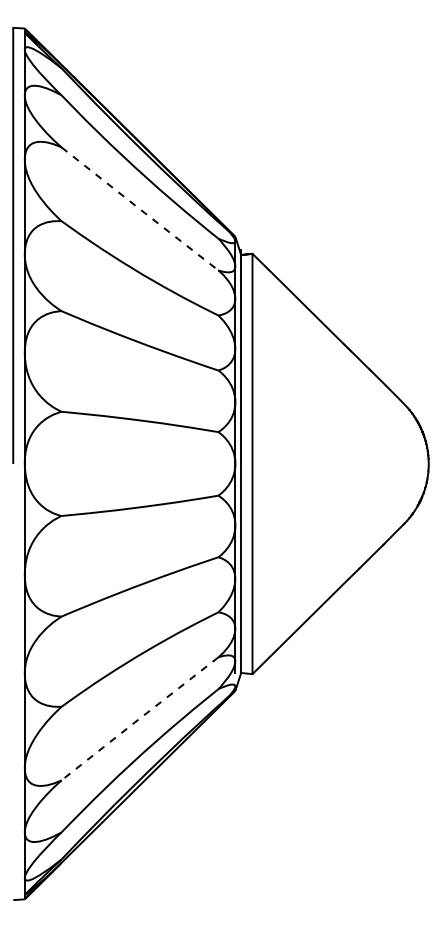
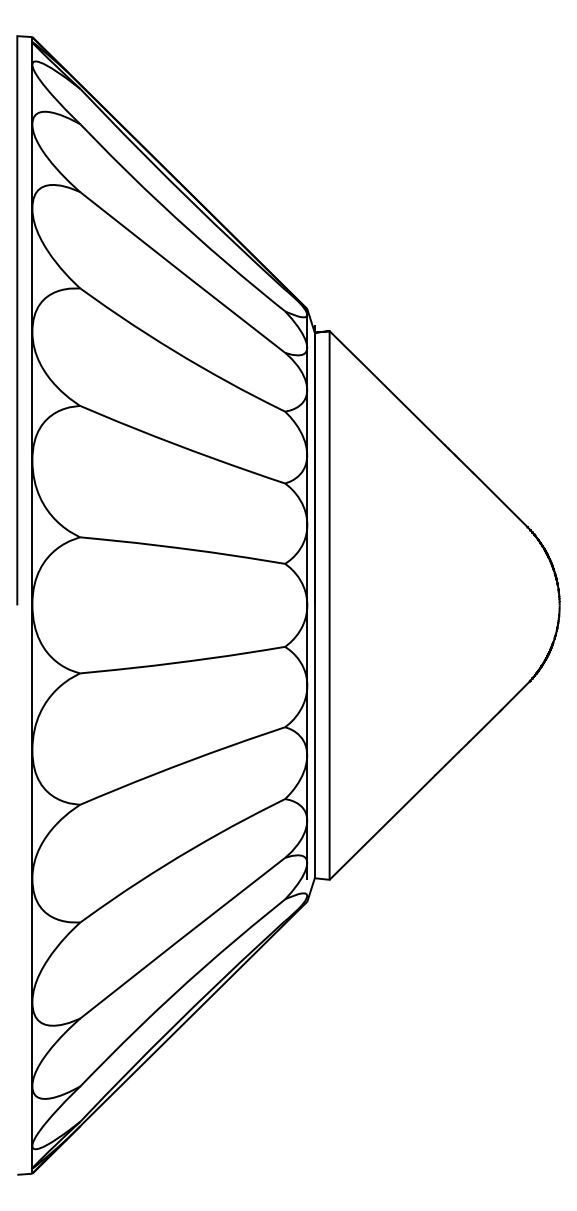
line: (140, 209) -> (183, 273), dashed -> solid
line: (139, 719) -> (182, 939), dashed -> solid

